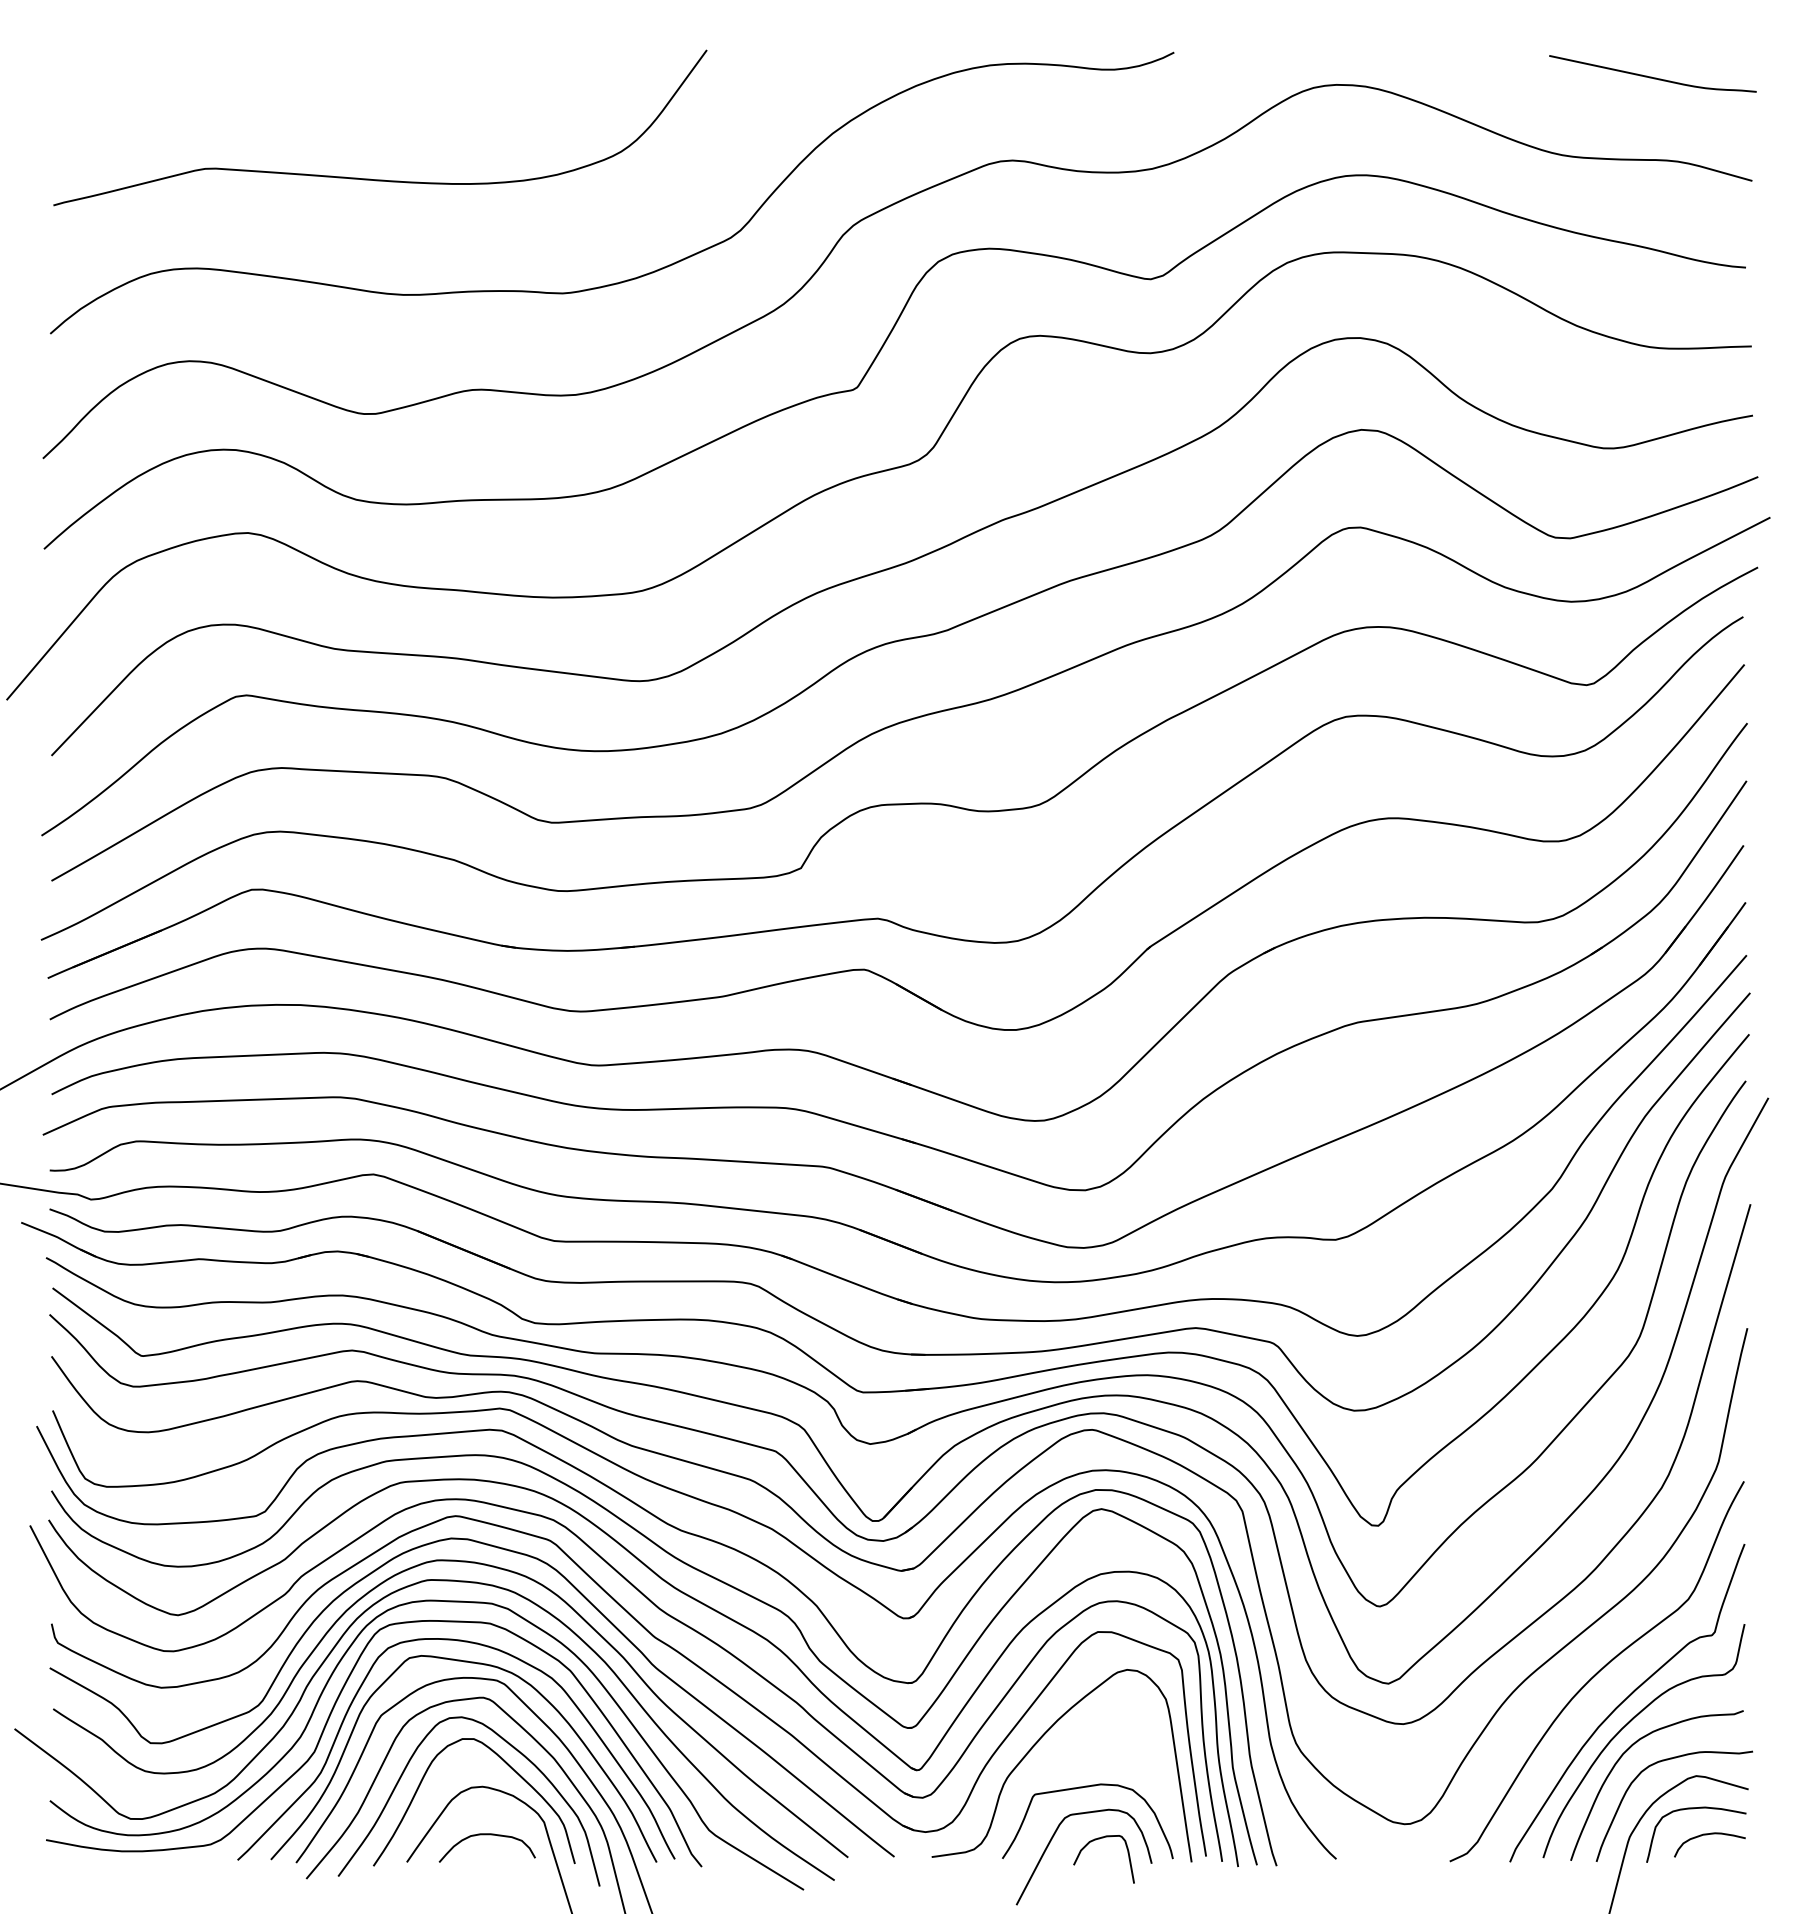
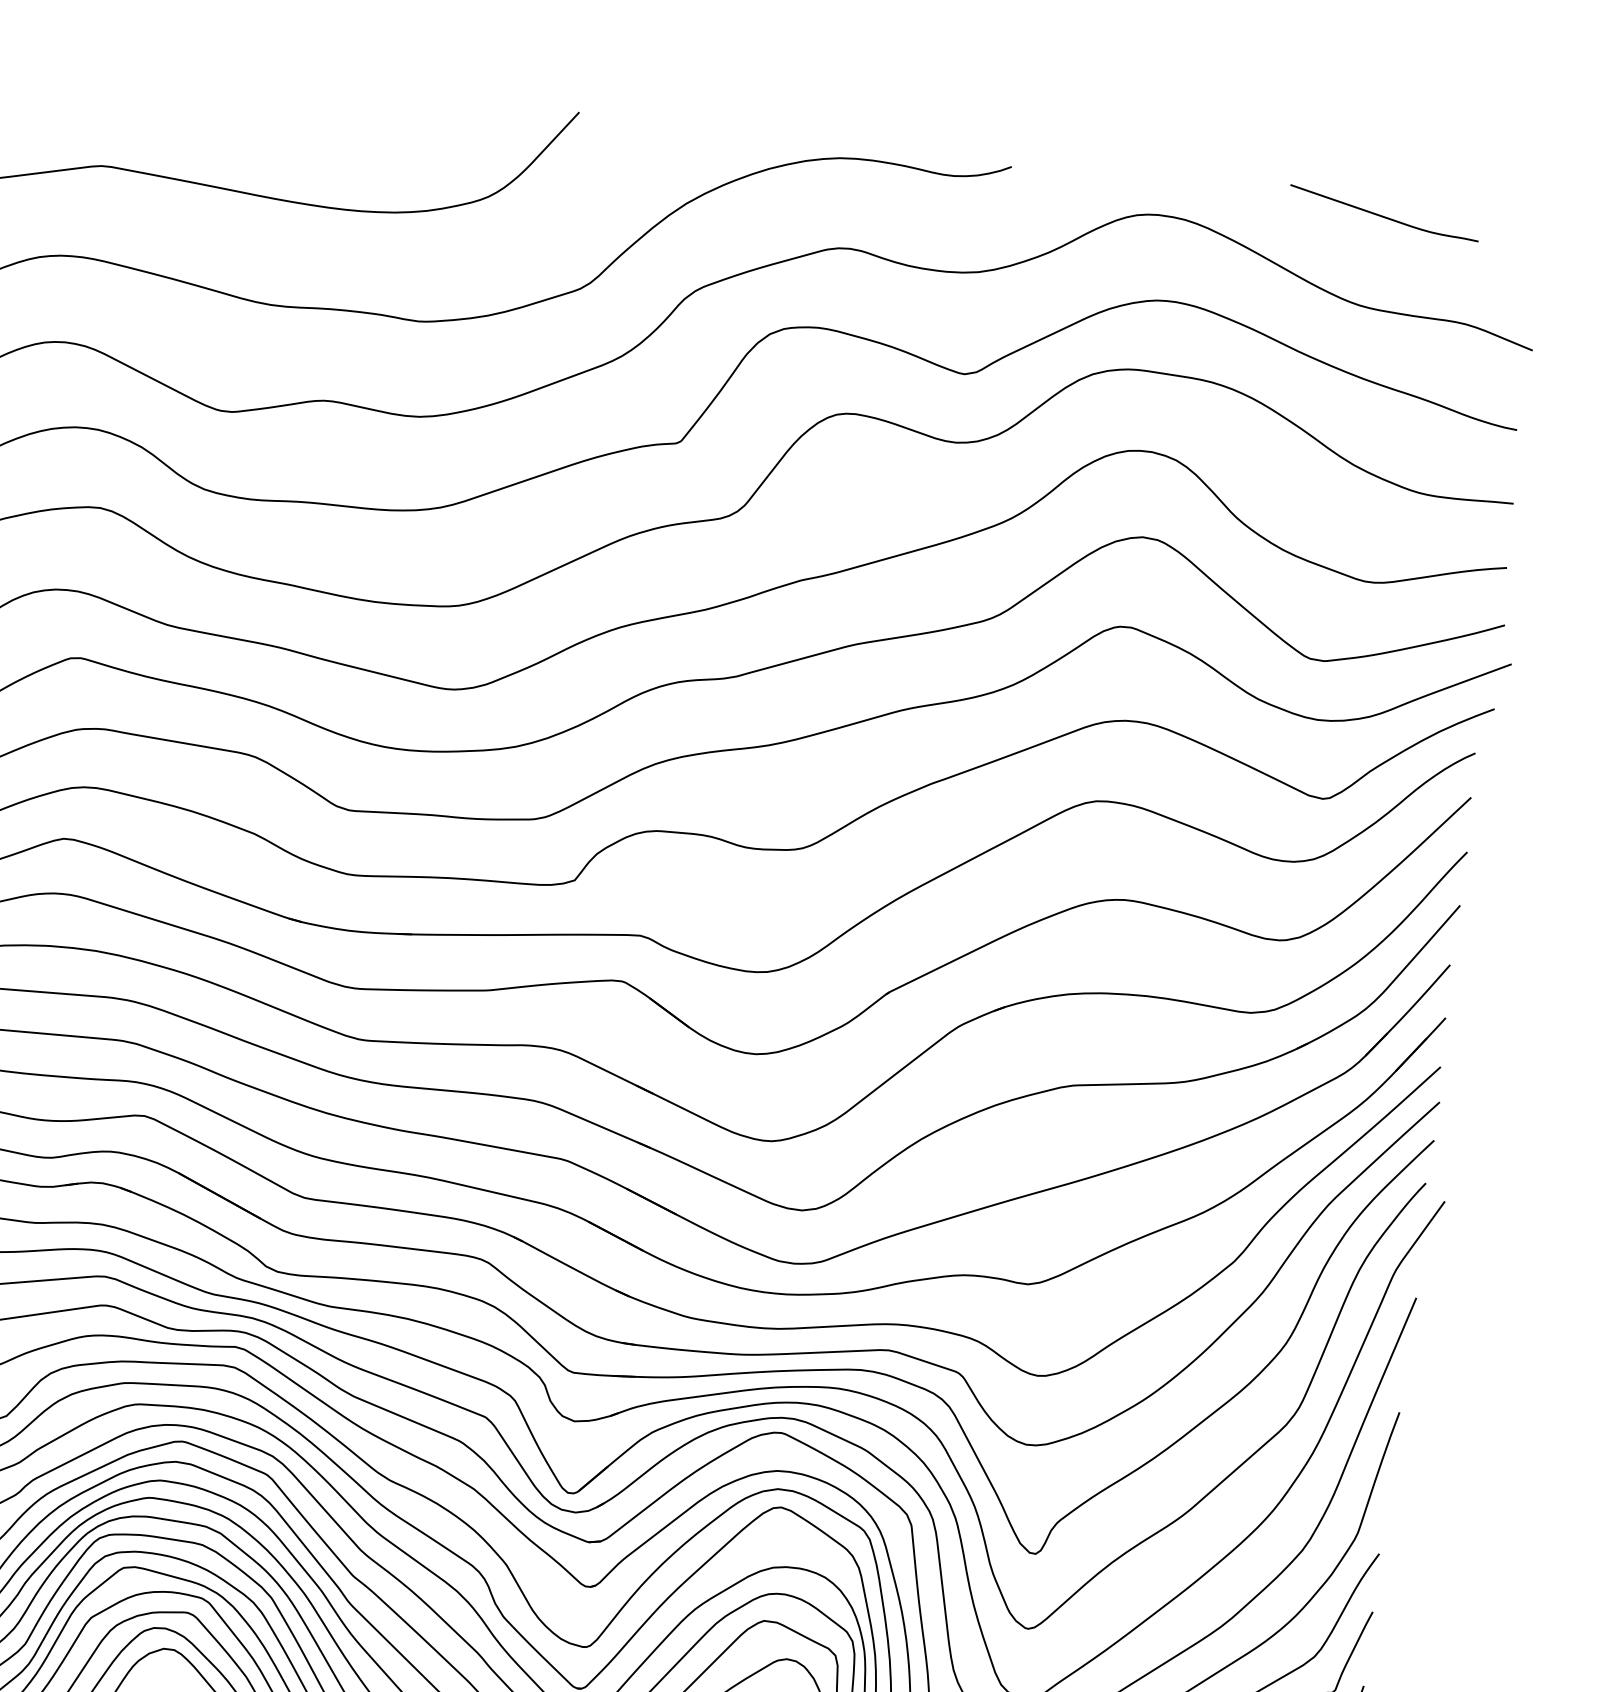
curve: (1651, 76) -> (1382, 215), moved

